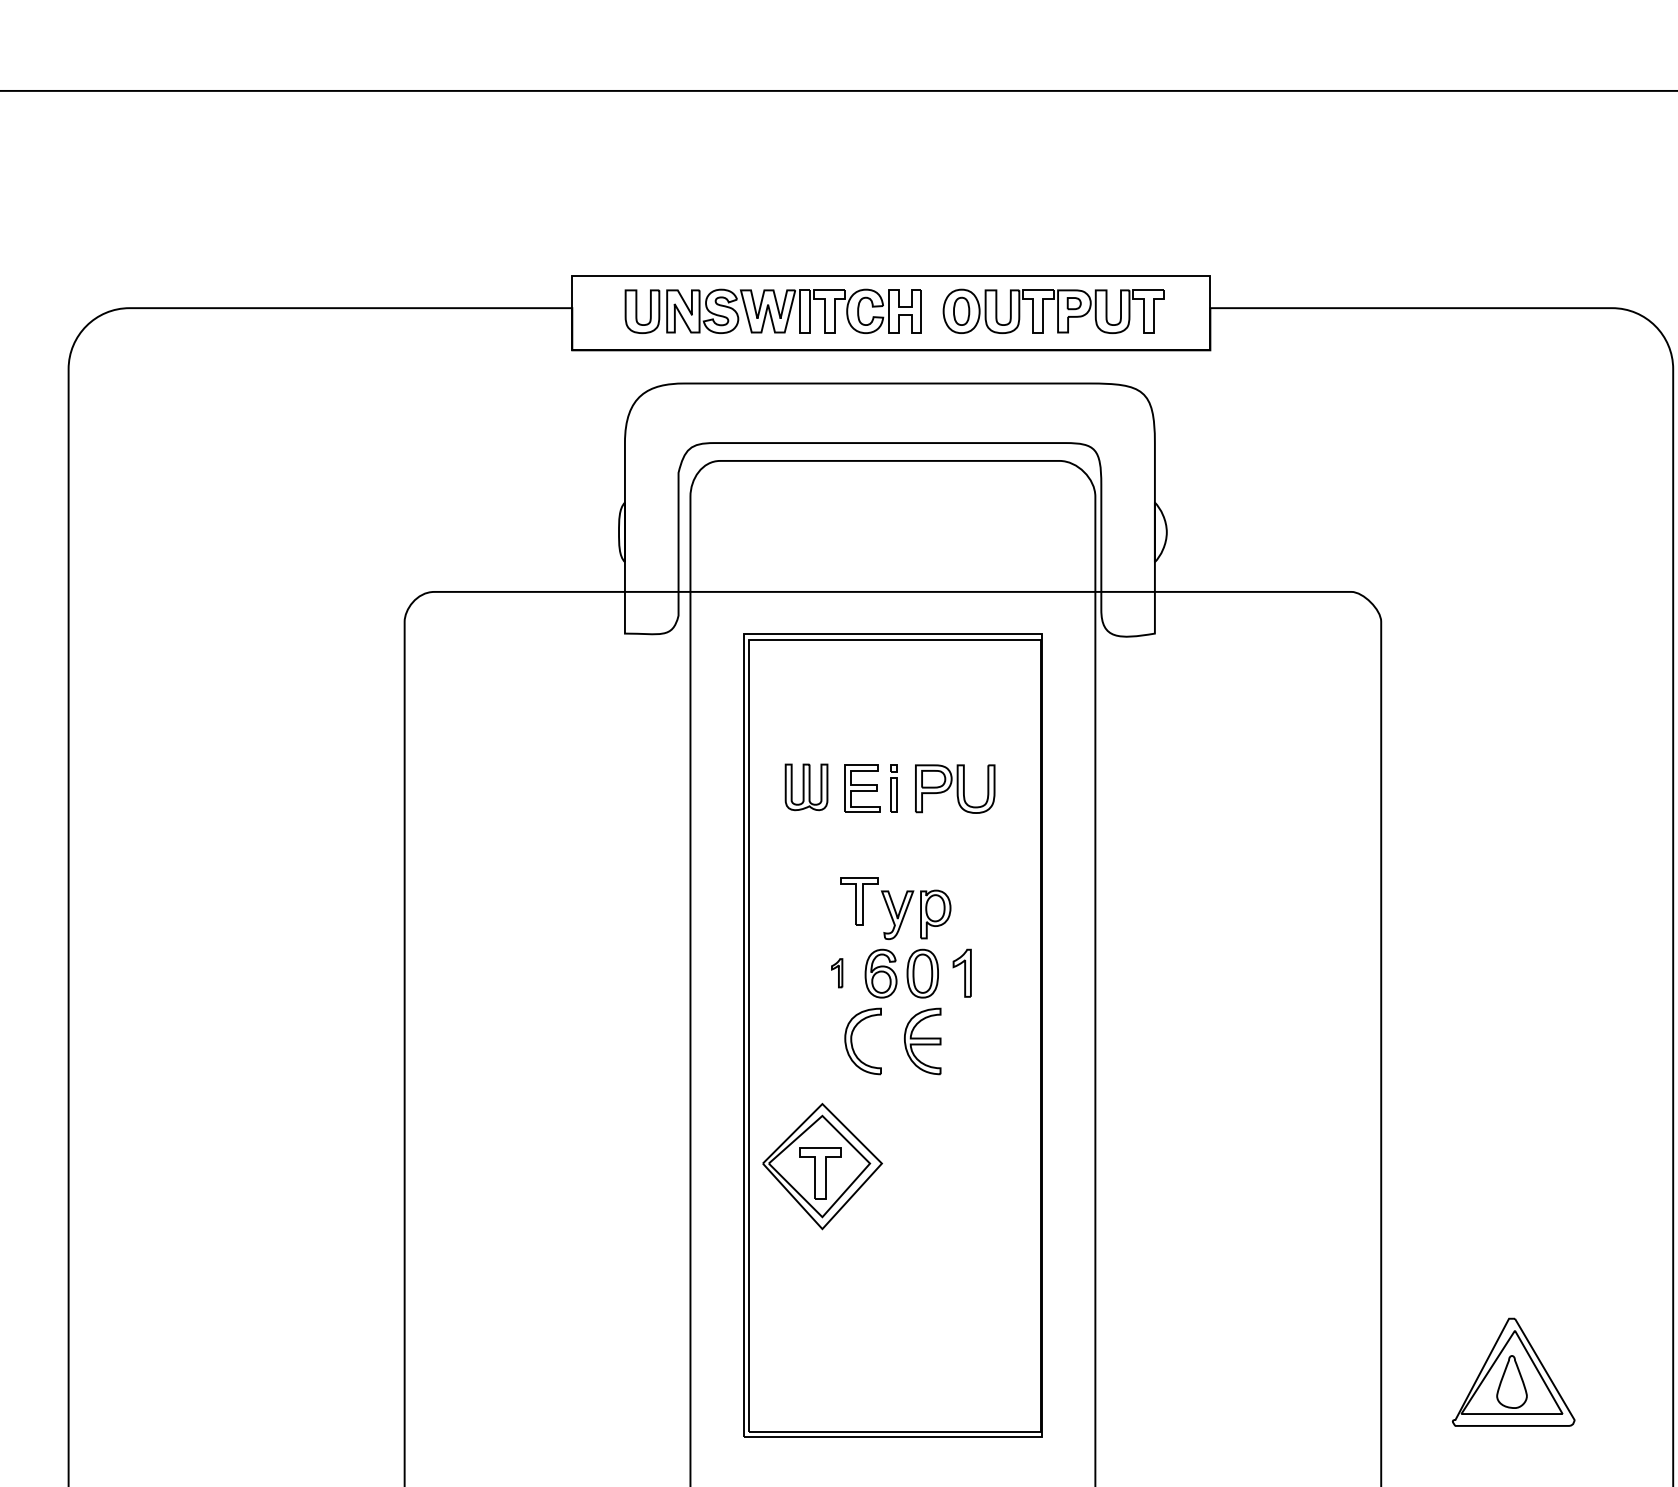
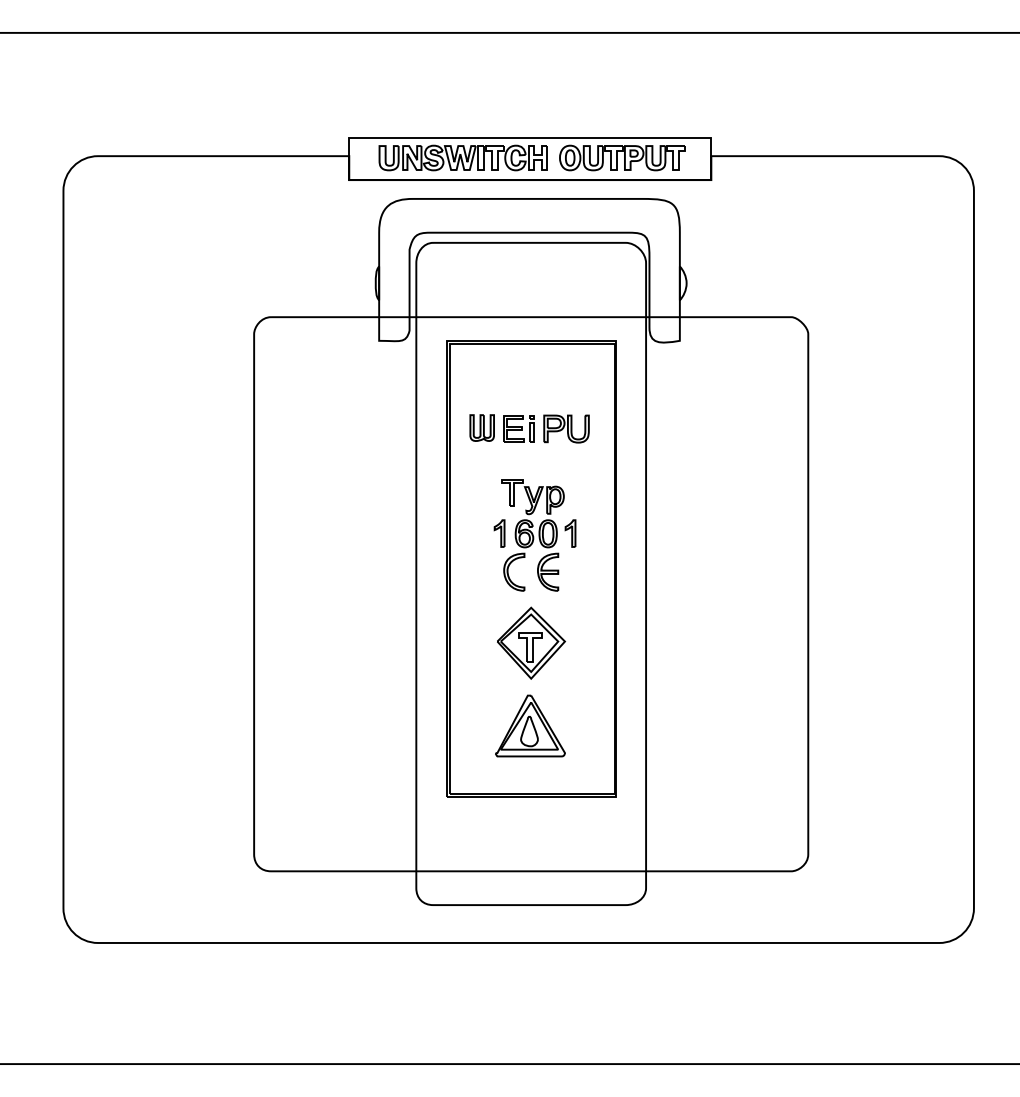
part: (837, 973) -> (499, 533), size x1.67
part: (822, 1165) -> (531, 642), moved
part: (1513, 1371) -> (530, 725), moved

